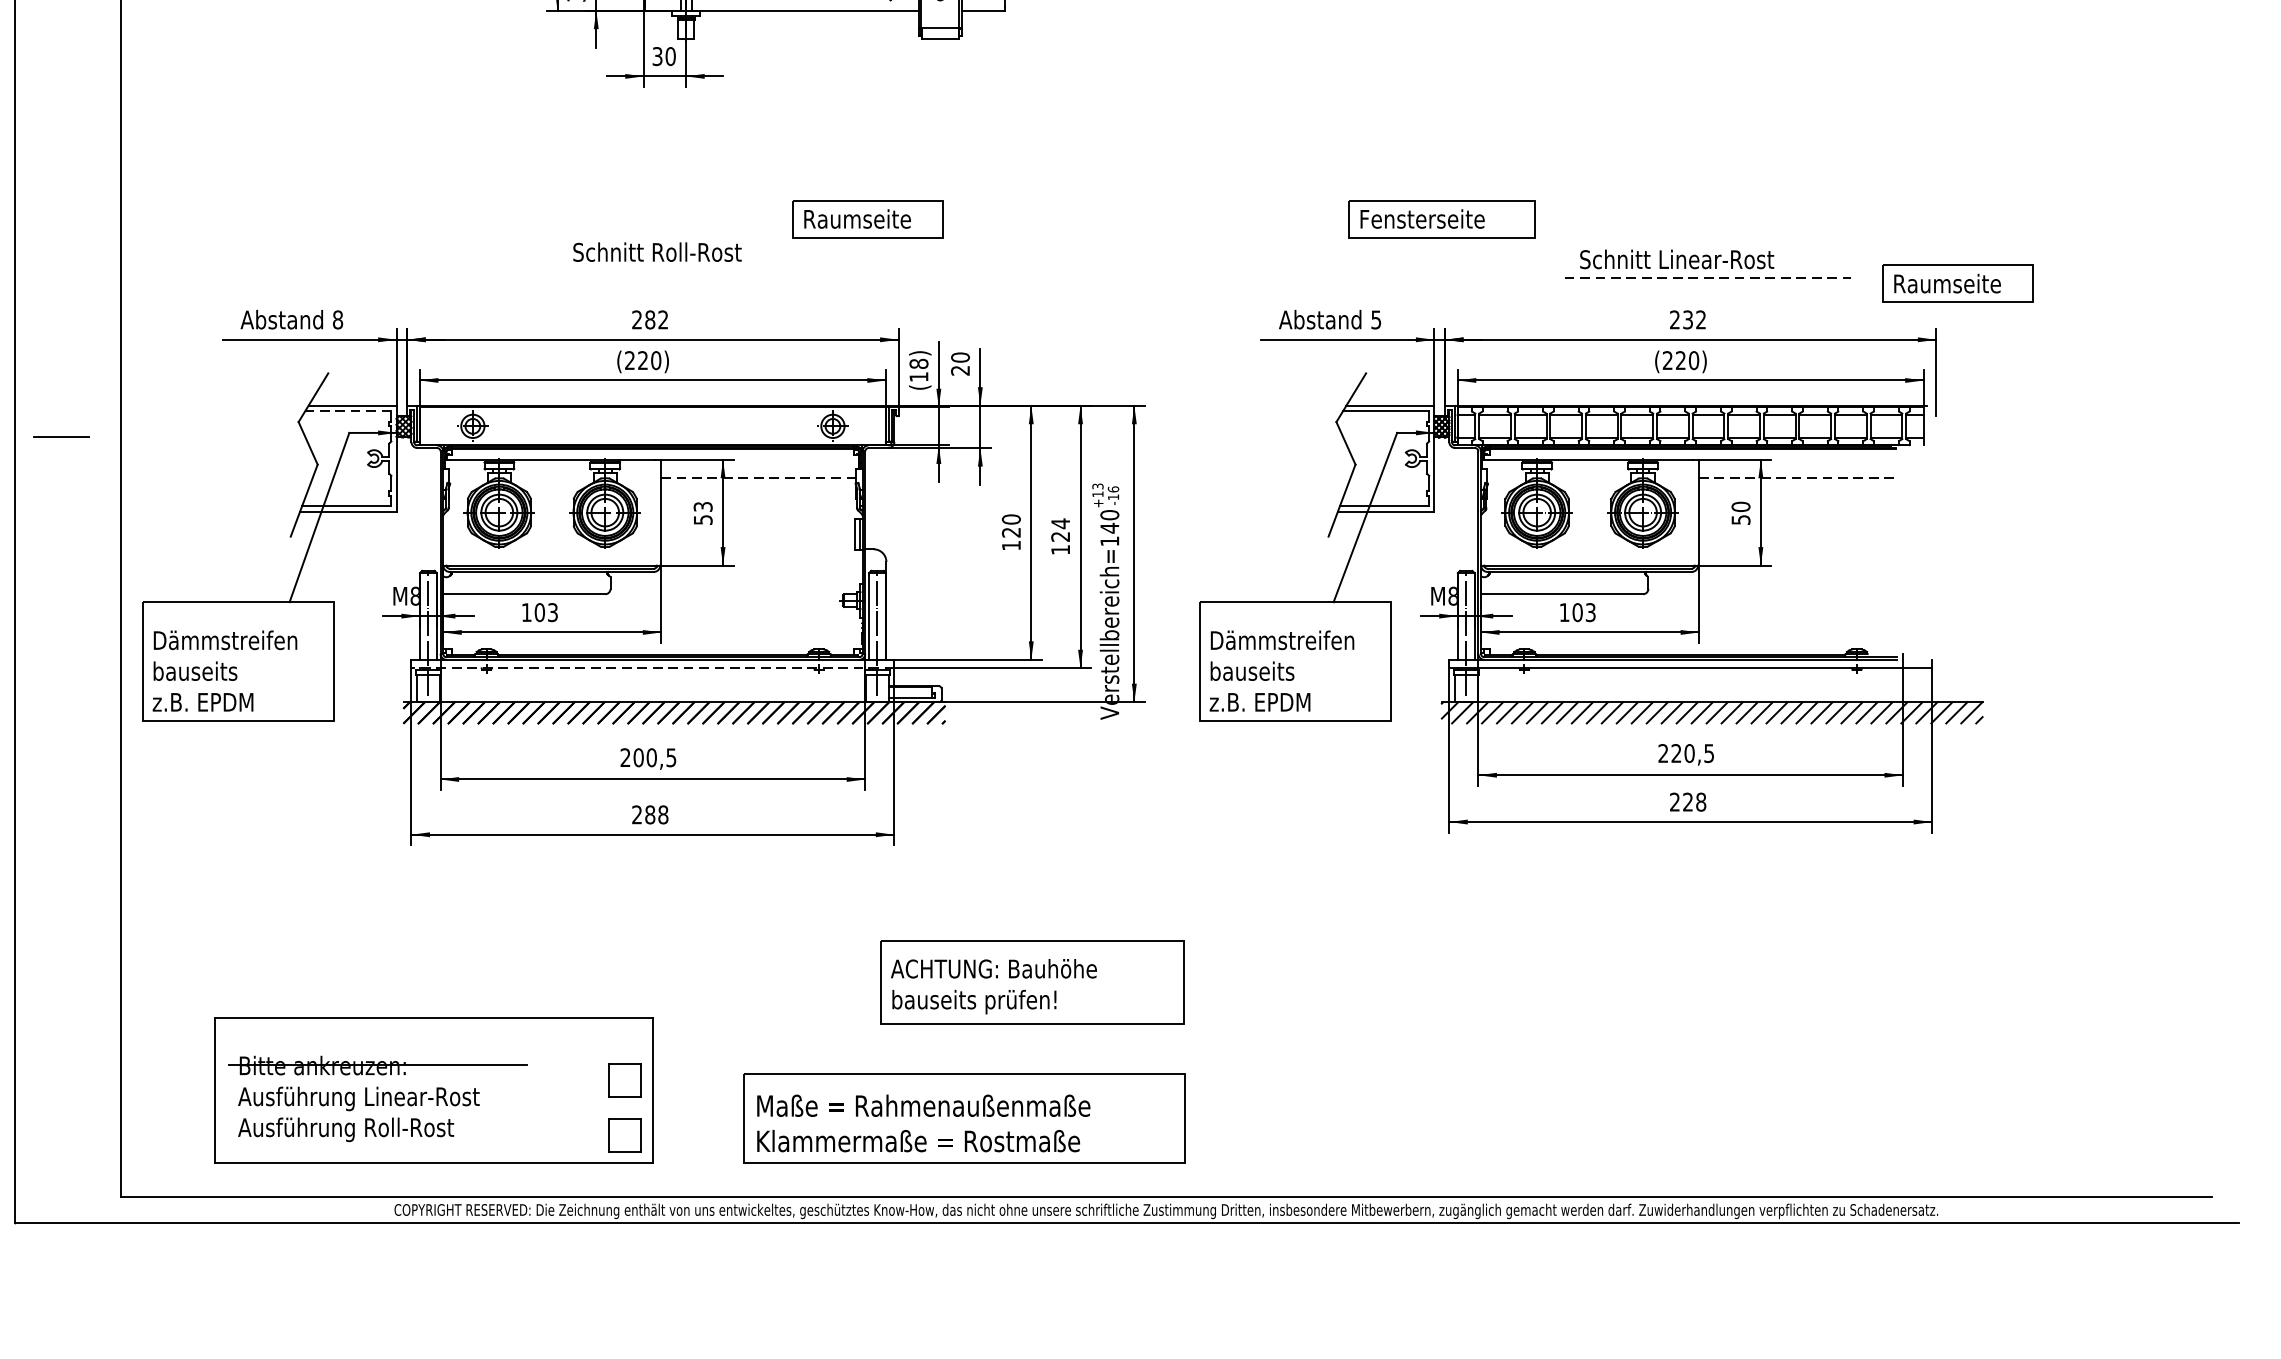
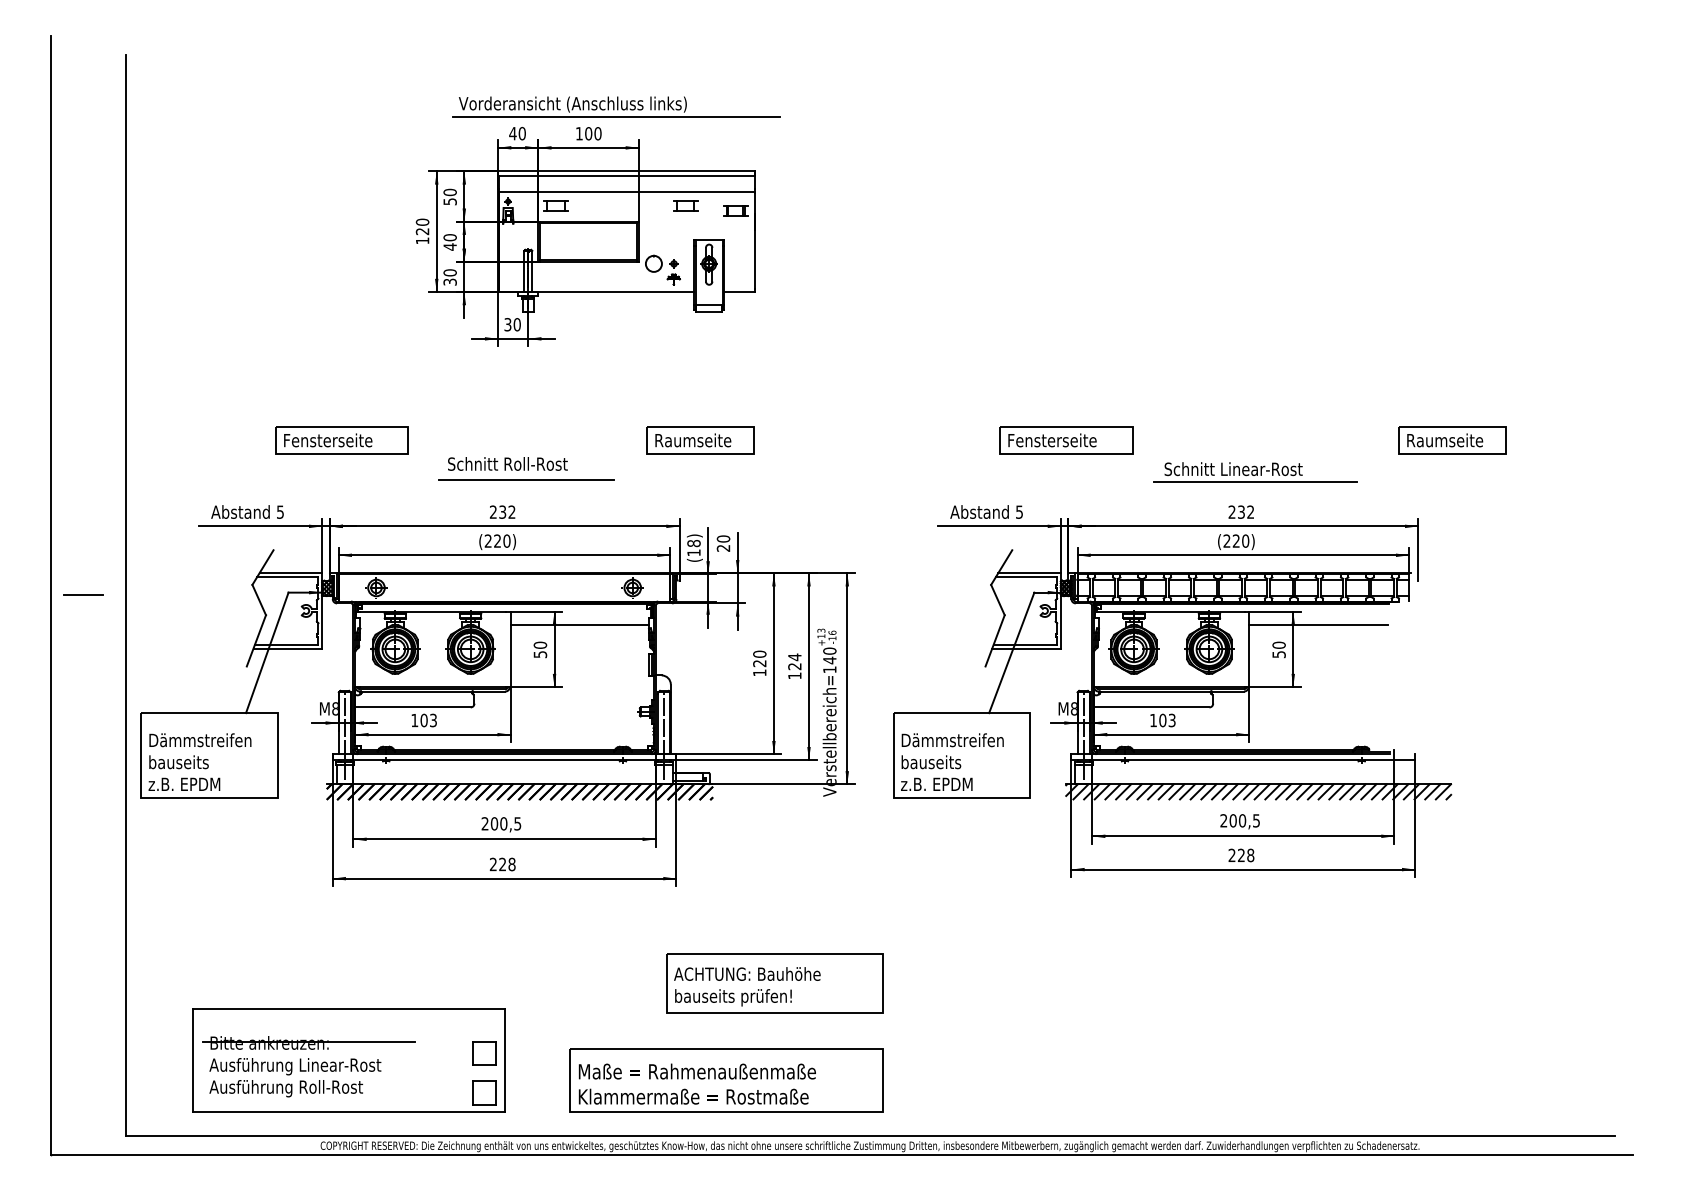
part: (423, 219) -> (341, 440), added
part: (867, 219) -> (700, 440), moved
line: (683, 273) -> (526, 479), added
line: (1707, 278) -> (1255, 482), dashed -> solid
part: (1957, 283) -> (1452, 440), moved
text: (338, 318) -> (280, 511), 8 -> 5
text: (649, 318) -> (502, 511), 282 -> 232
line: (347, 411) -> (287, 577), dashed -> solid
line: (758, 477) -> (579, 624), dashed -> solid
line: (1796, 477) -> (1318, 624), dashed -> solid
text: (703, 505) -> (540, 644), 53 -> 50
line: (652, 668) -> (504, 760), dashed -> solid
text: (1675, 753) -> (1232, 820), 220,5 -> 200,5
text: (649, 814) -> (502, 864), 288 -> 228

